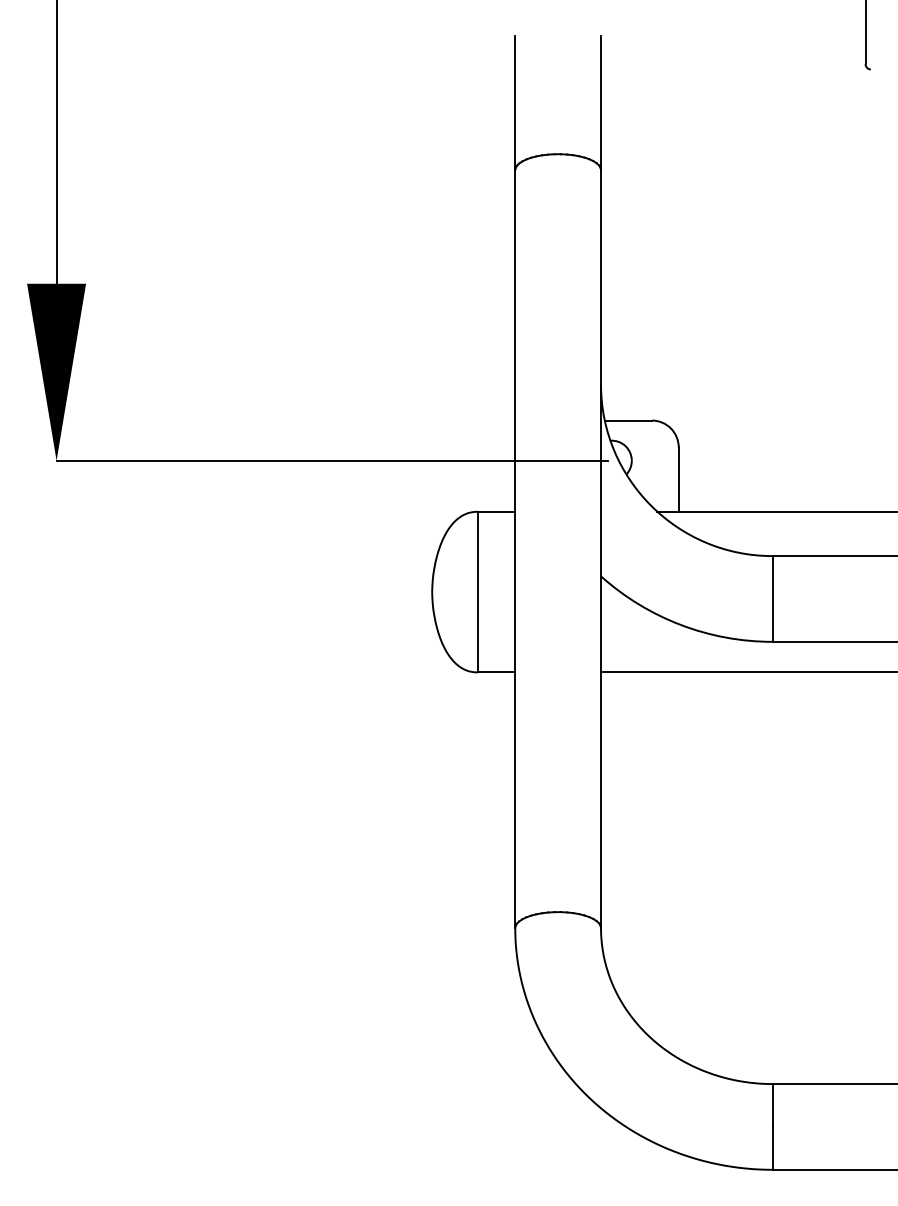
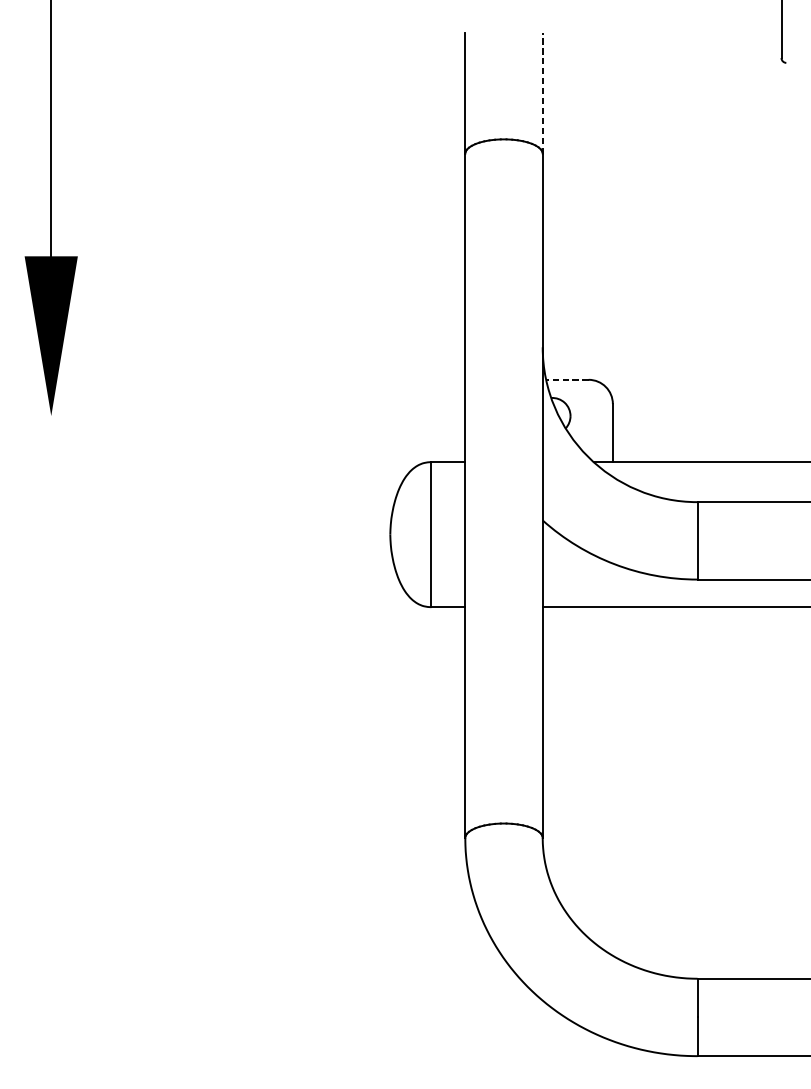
line: (601, 102) -> (543, 92), solid -> dashed
line: (628, 420) -> (567, 379), solid -> dashed
line: (332, 460) -> (300, 415), removed

